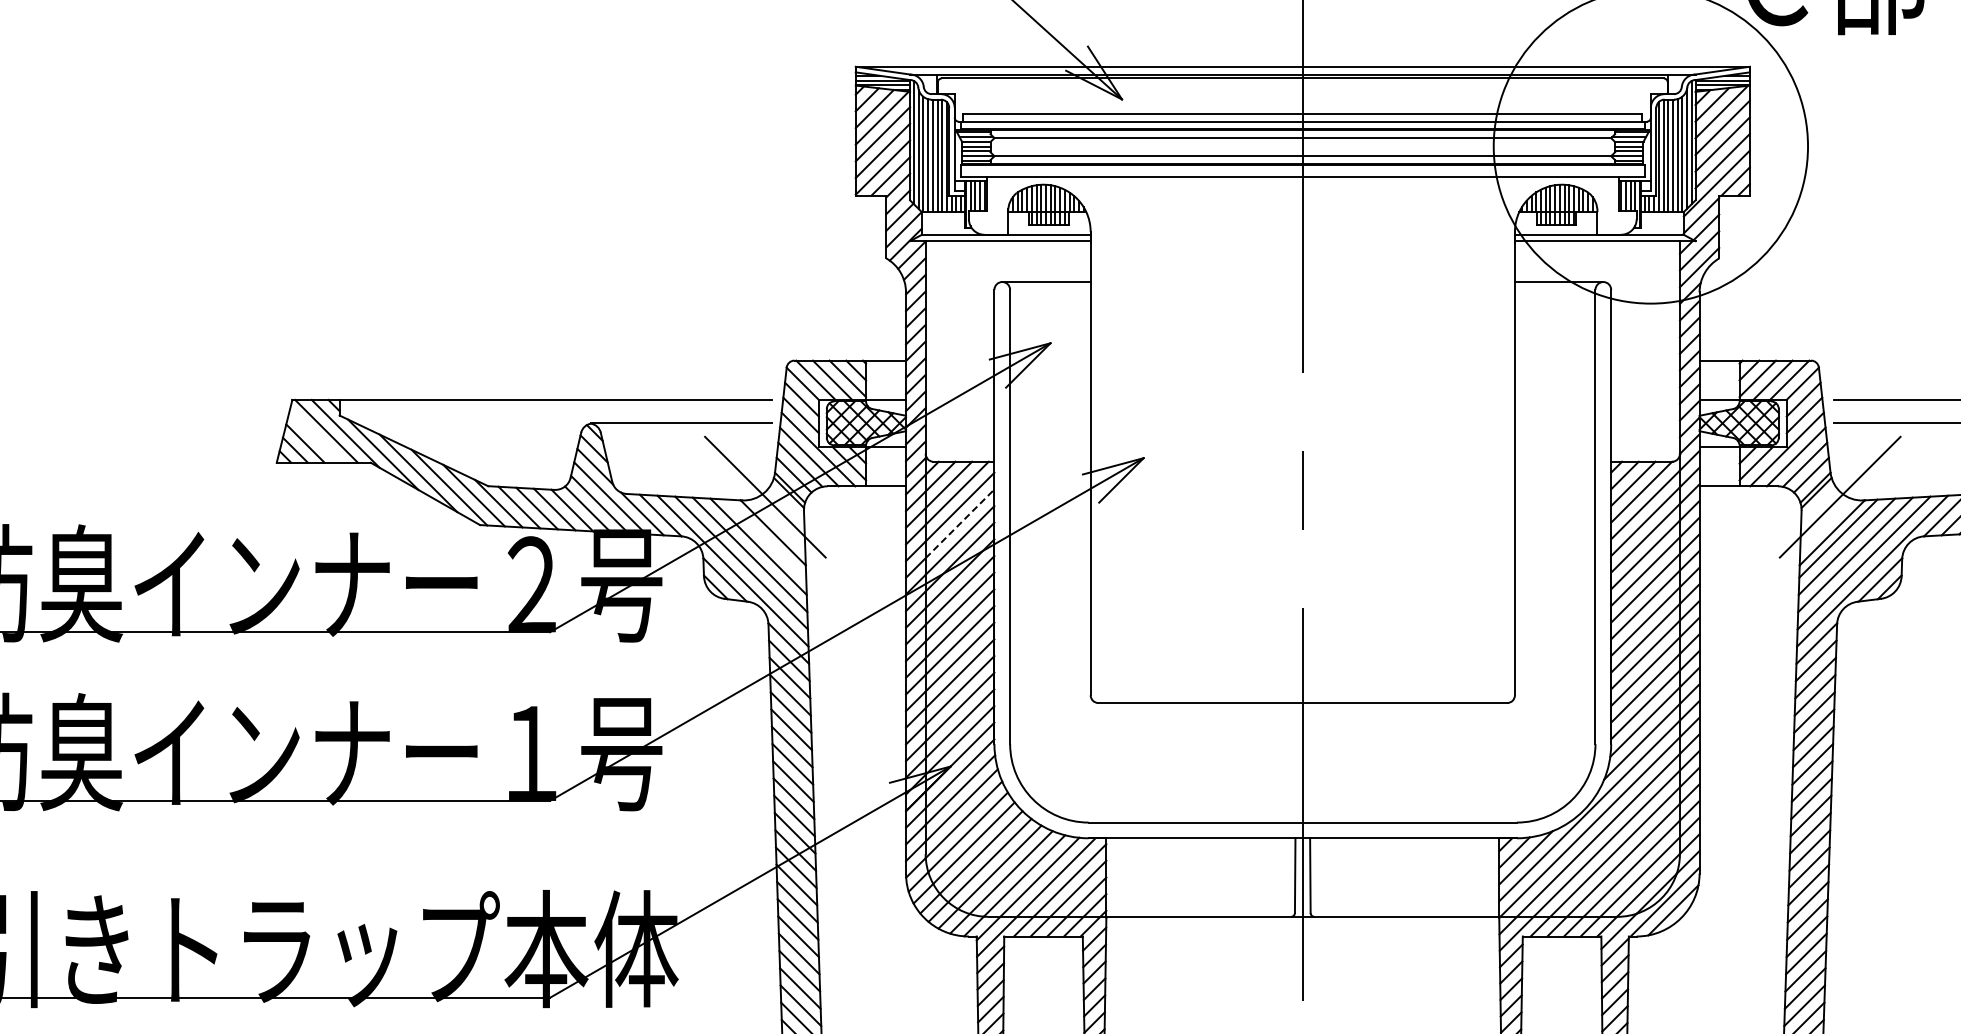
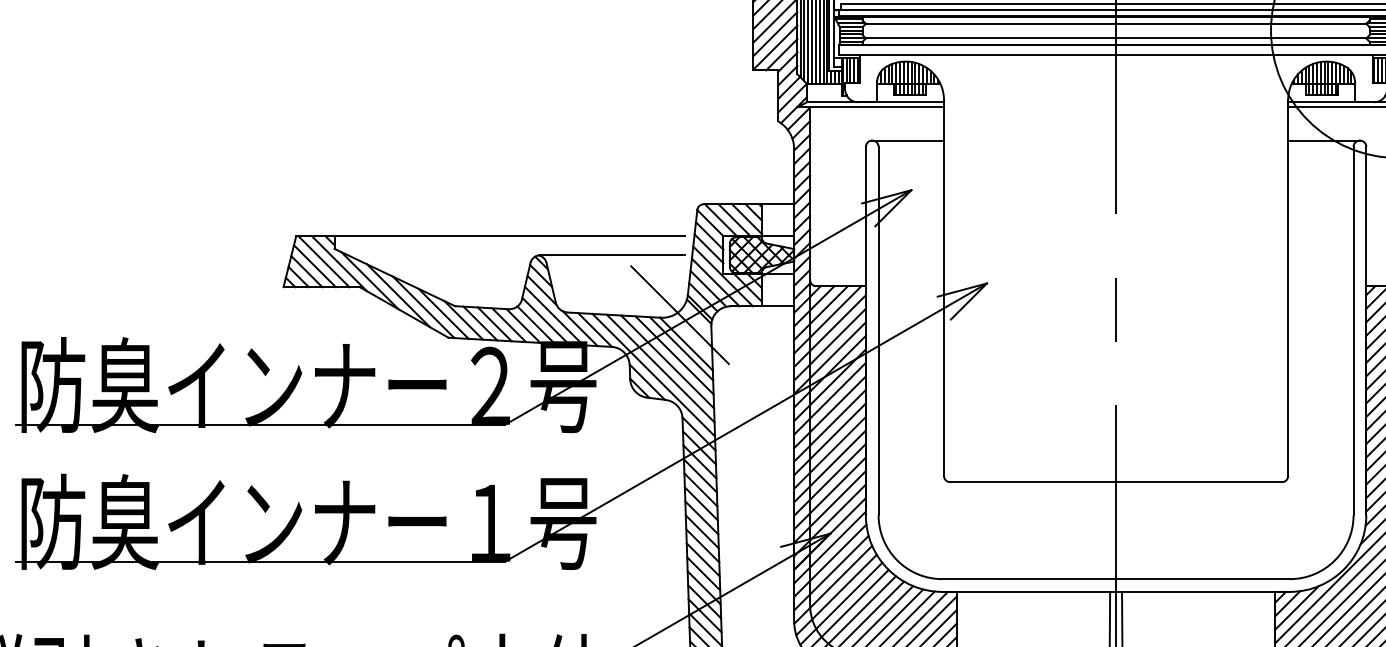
line: (315, 436) -> (314, 265), added
line: (960, 523) -> (838, 336), dashed -> solid
line: (767, 538) -> (681, 348), added

